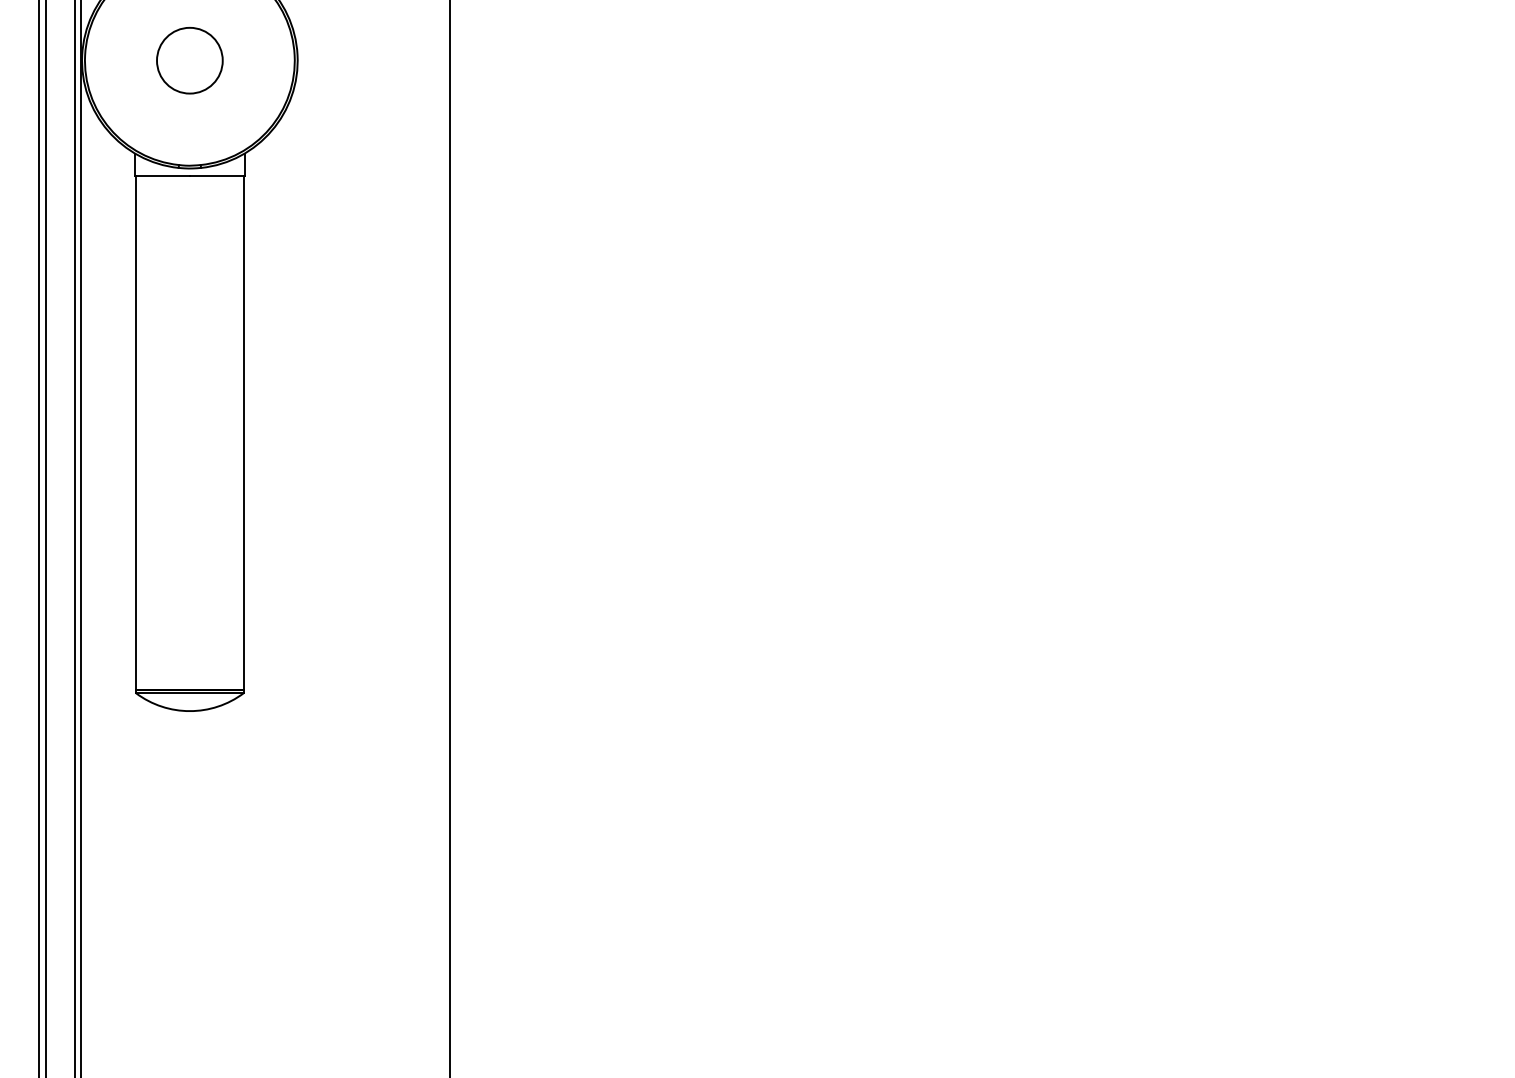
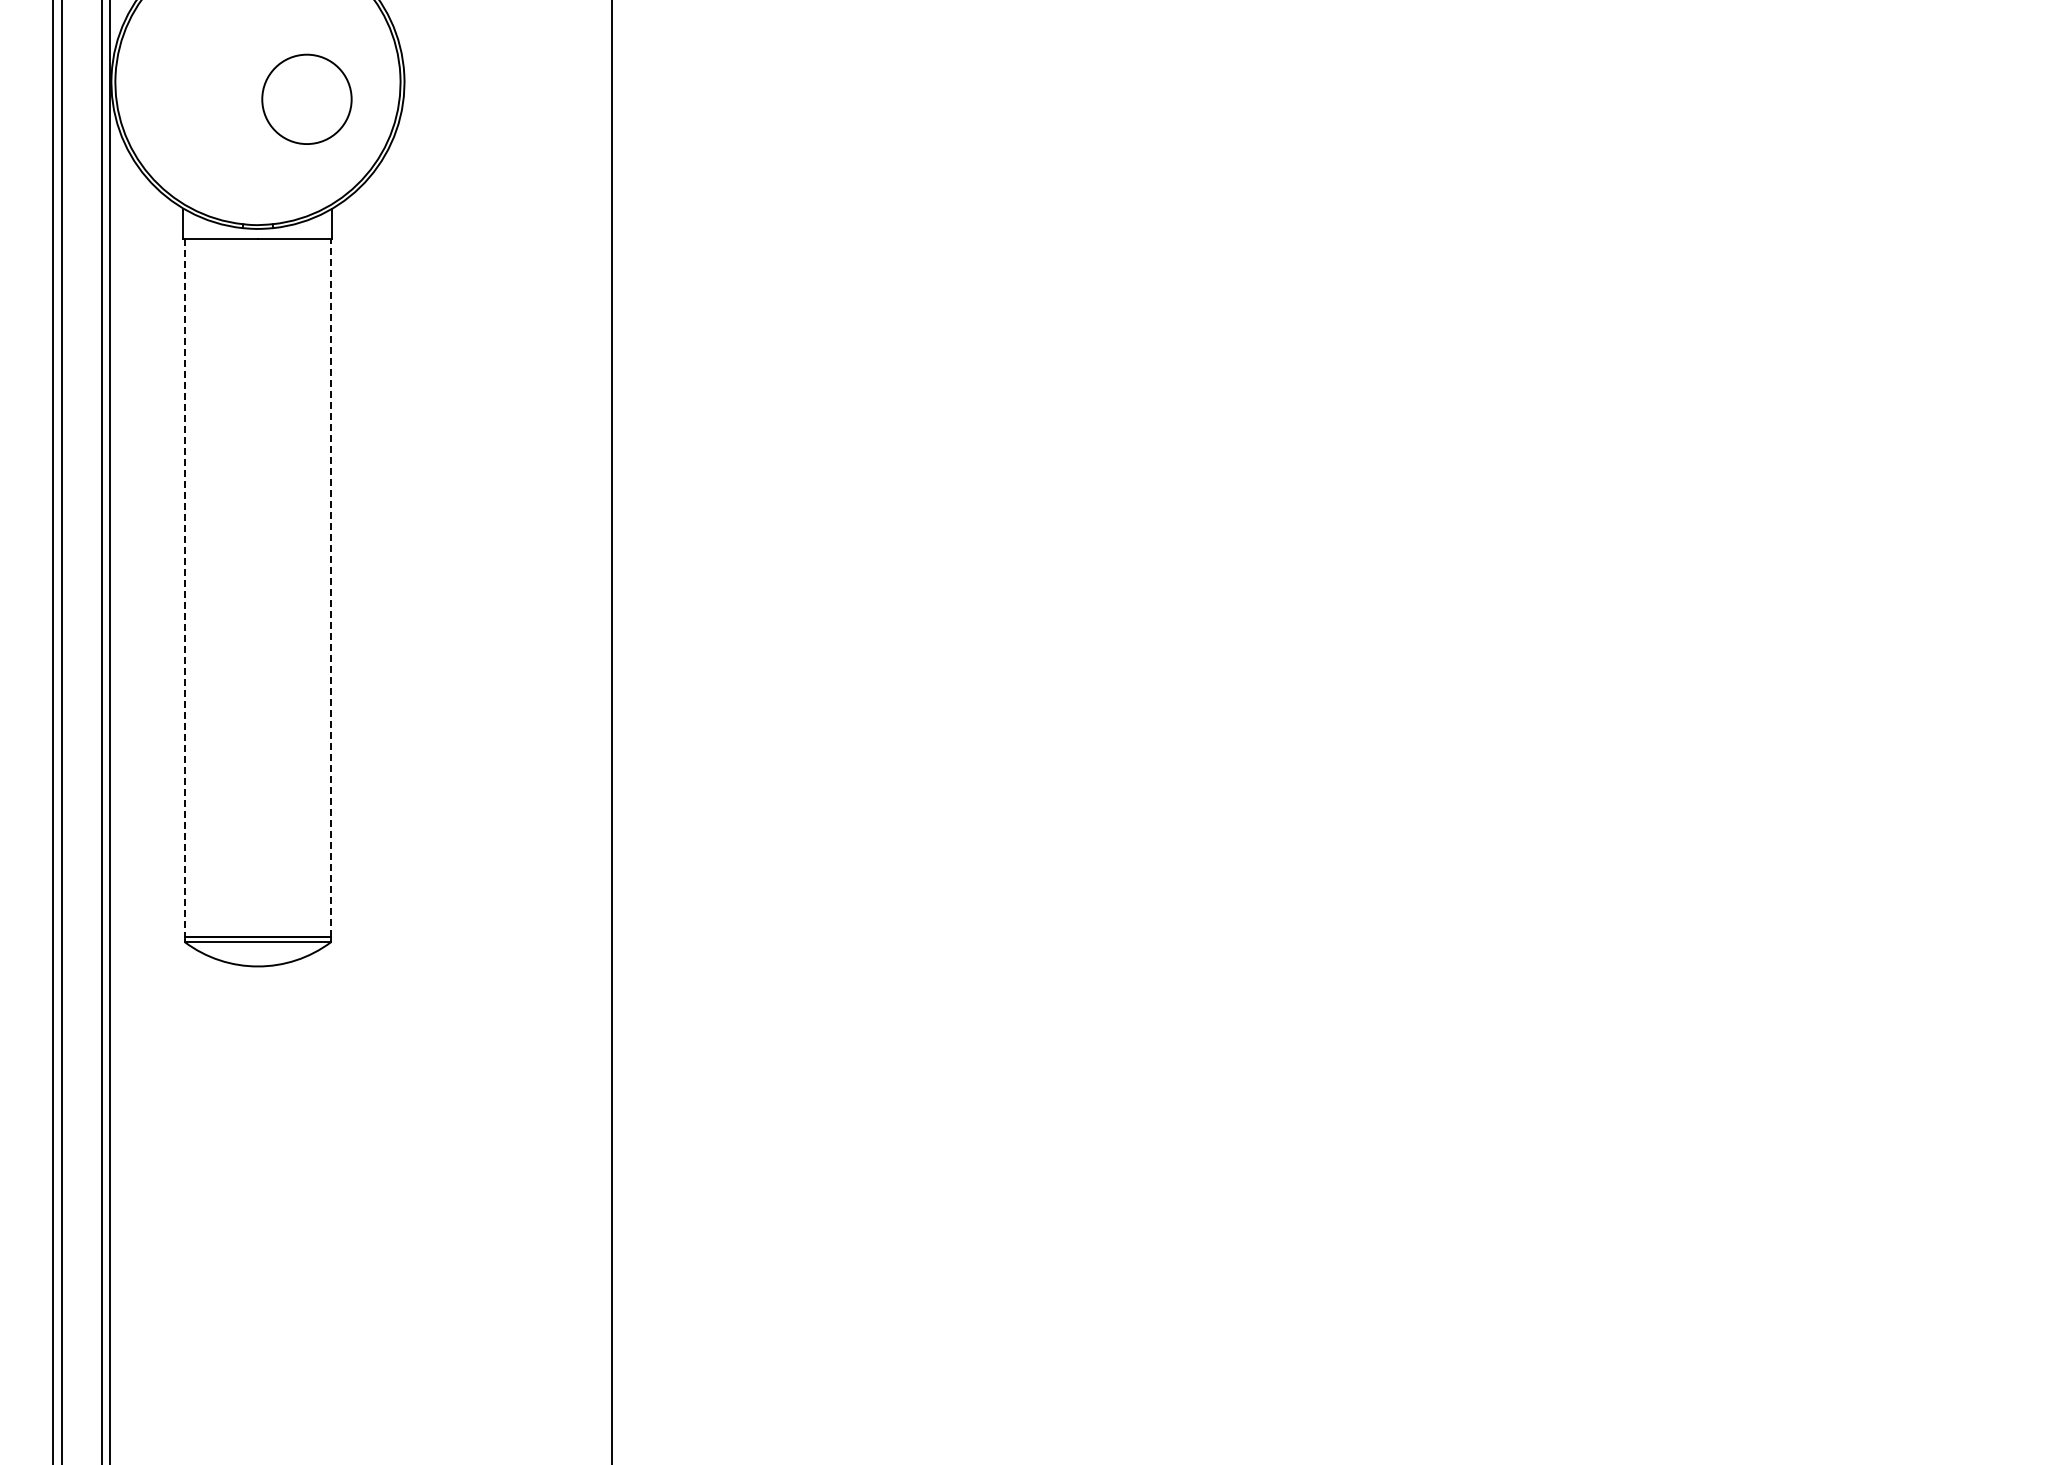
circle: (189, 60) -> (306, 98), moved
line: (243, 432) -> (331, 587), solid -> dashed
line: (135, 433) -> (184, 588), solid -> dashed

